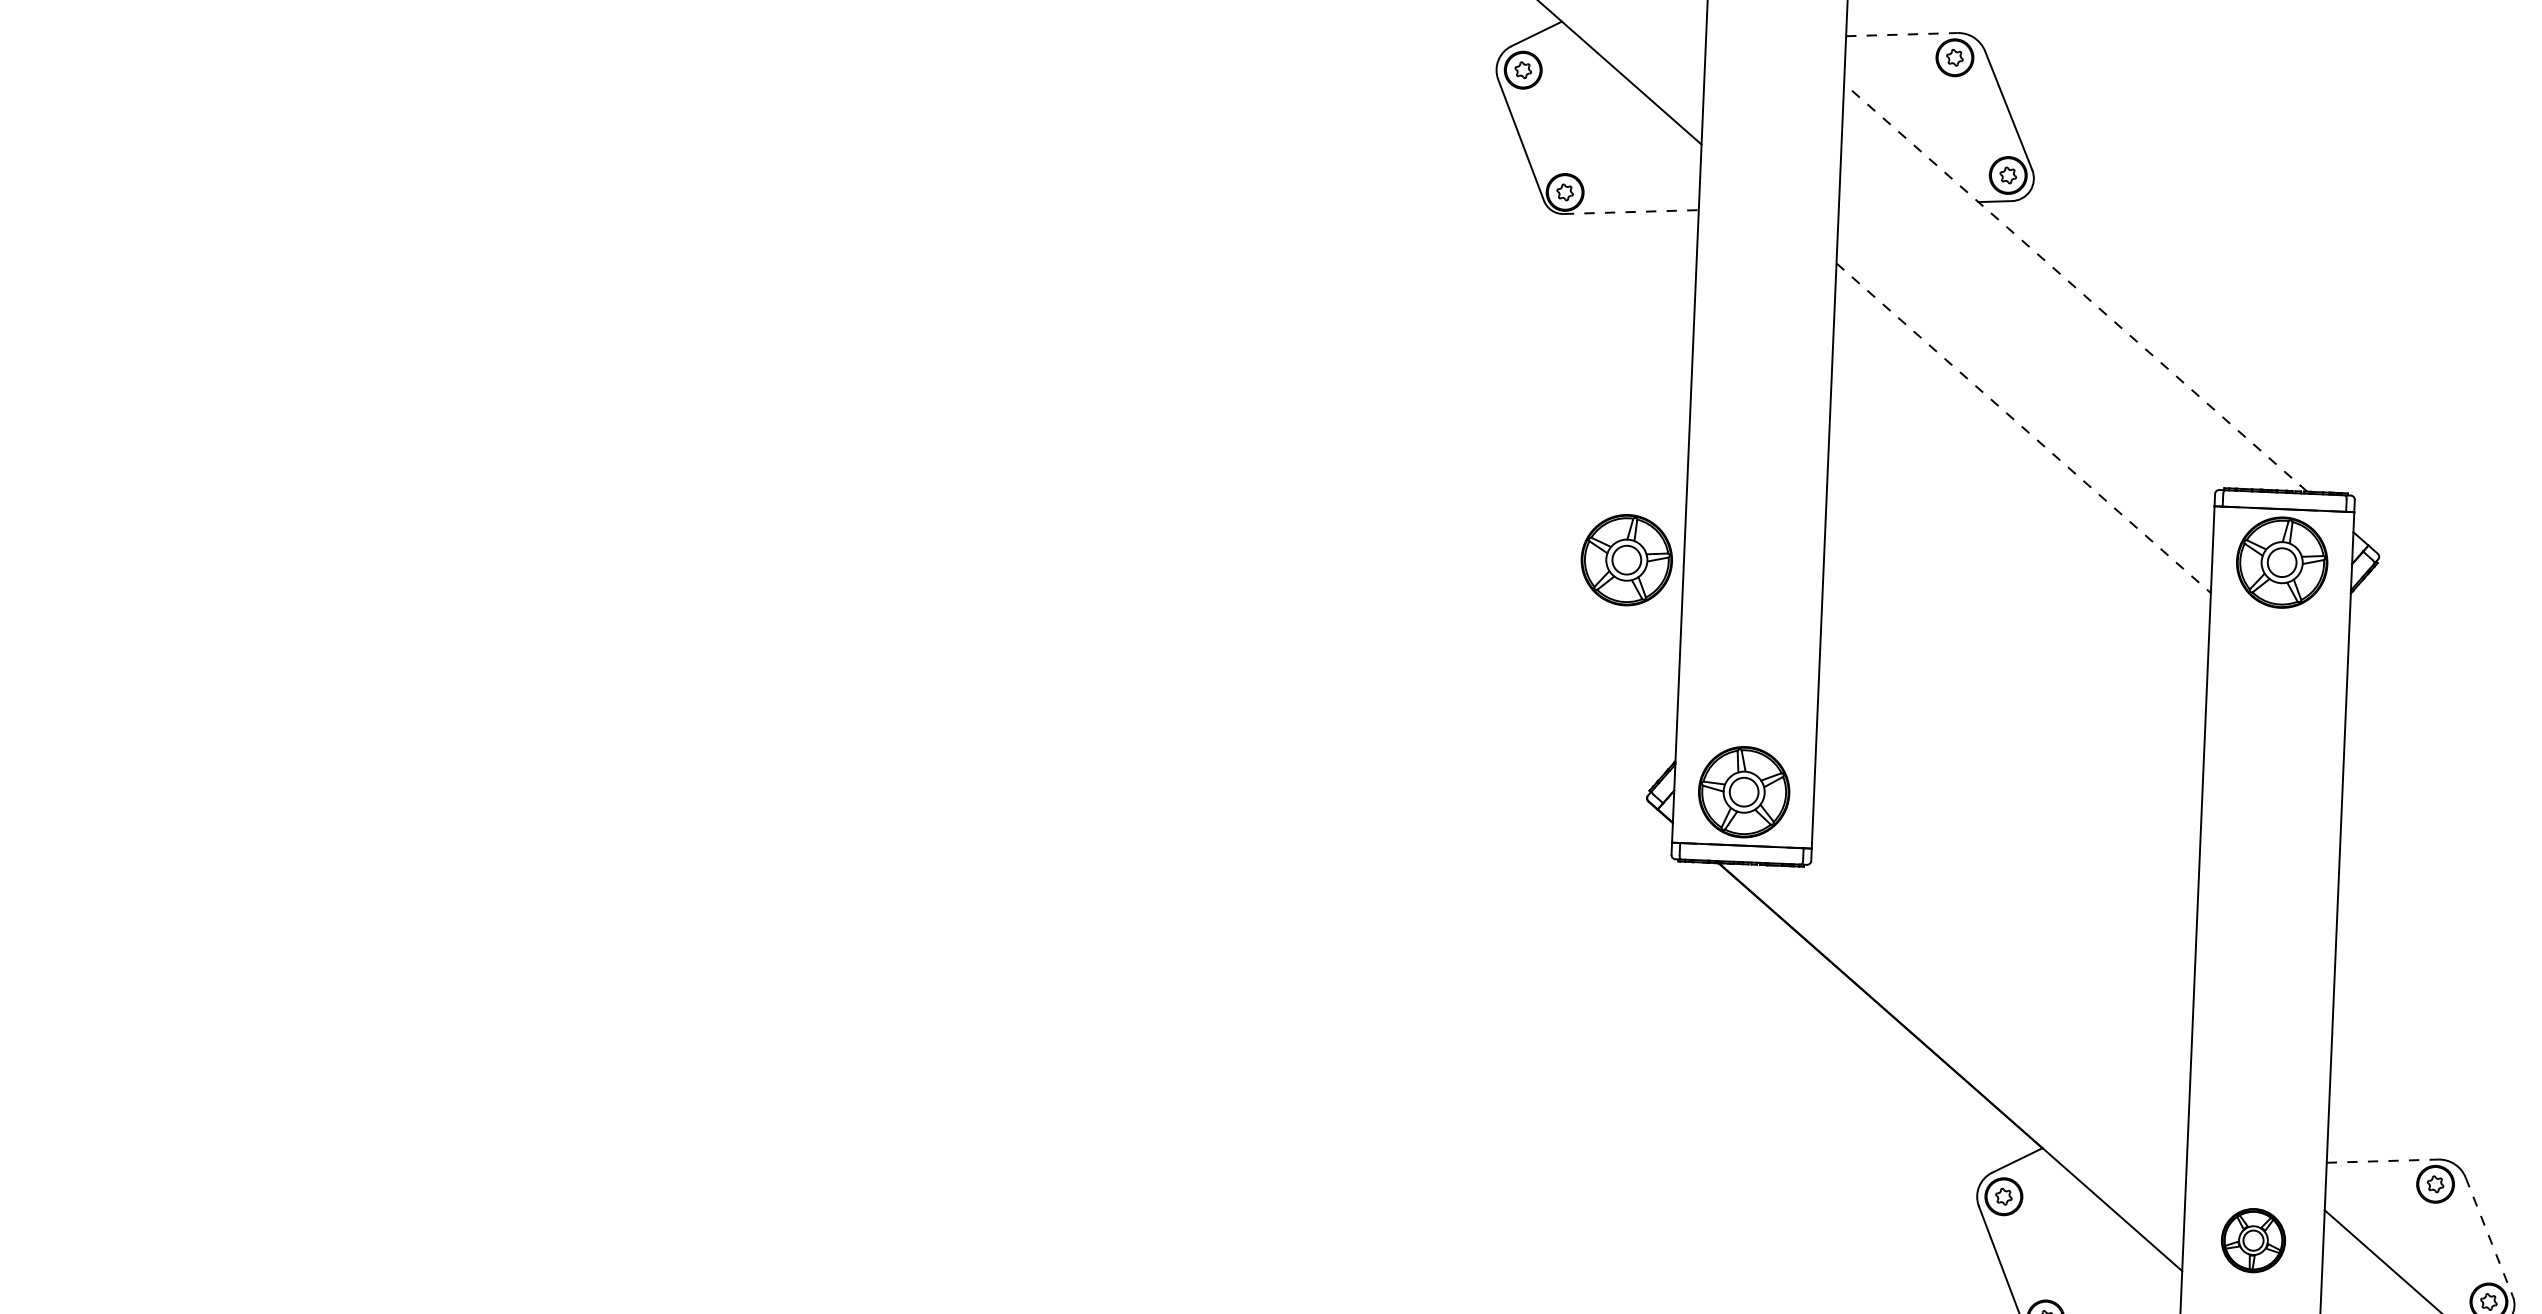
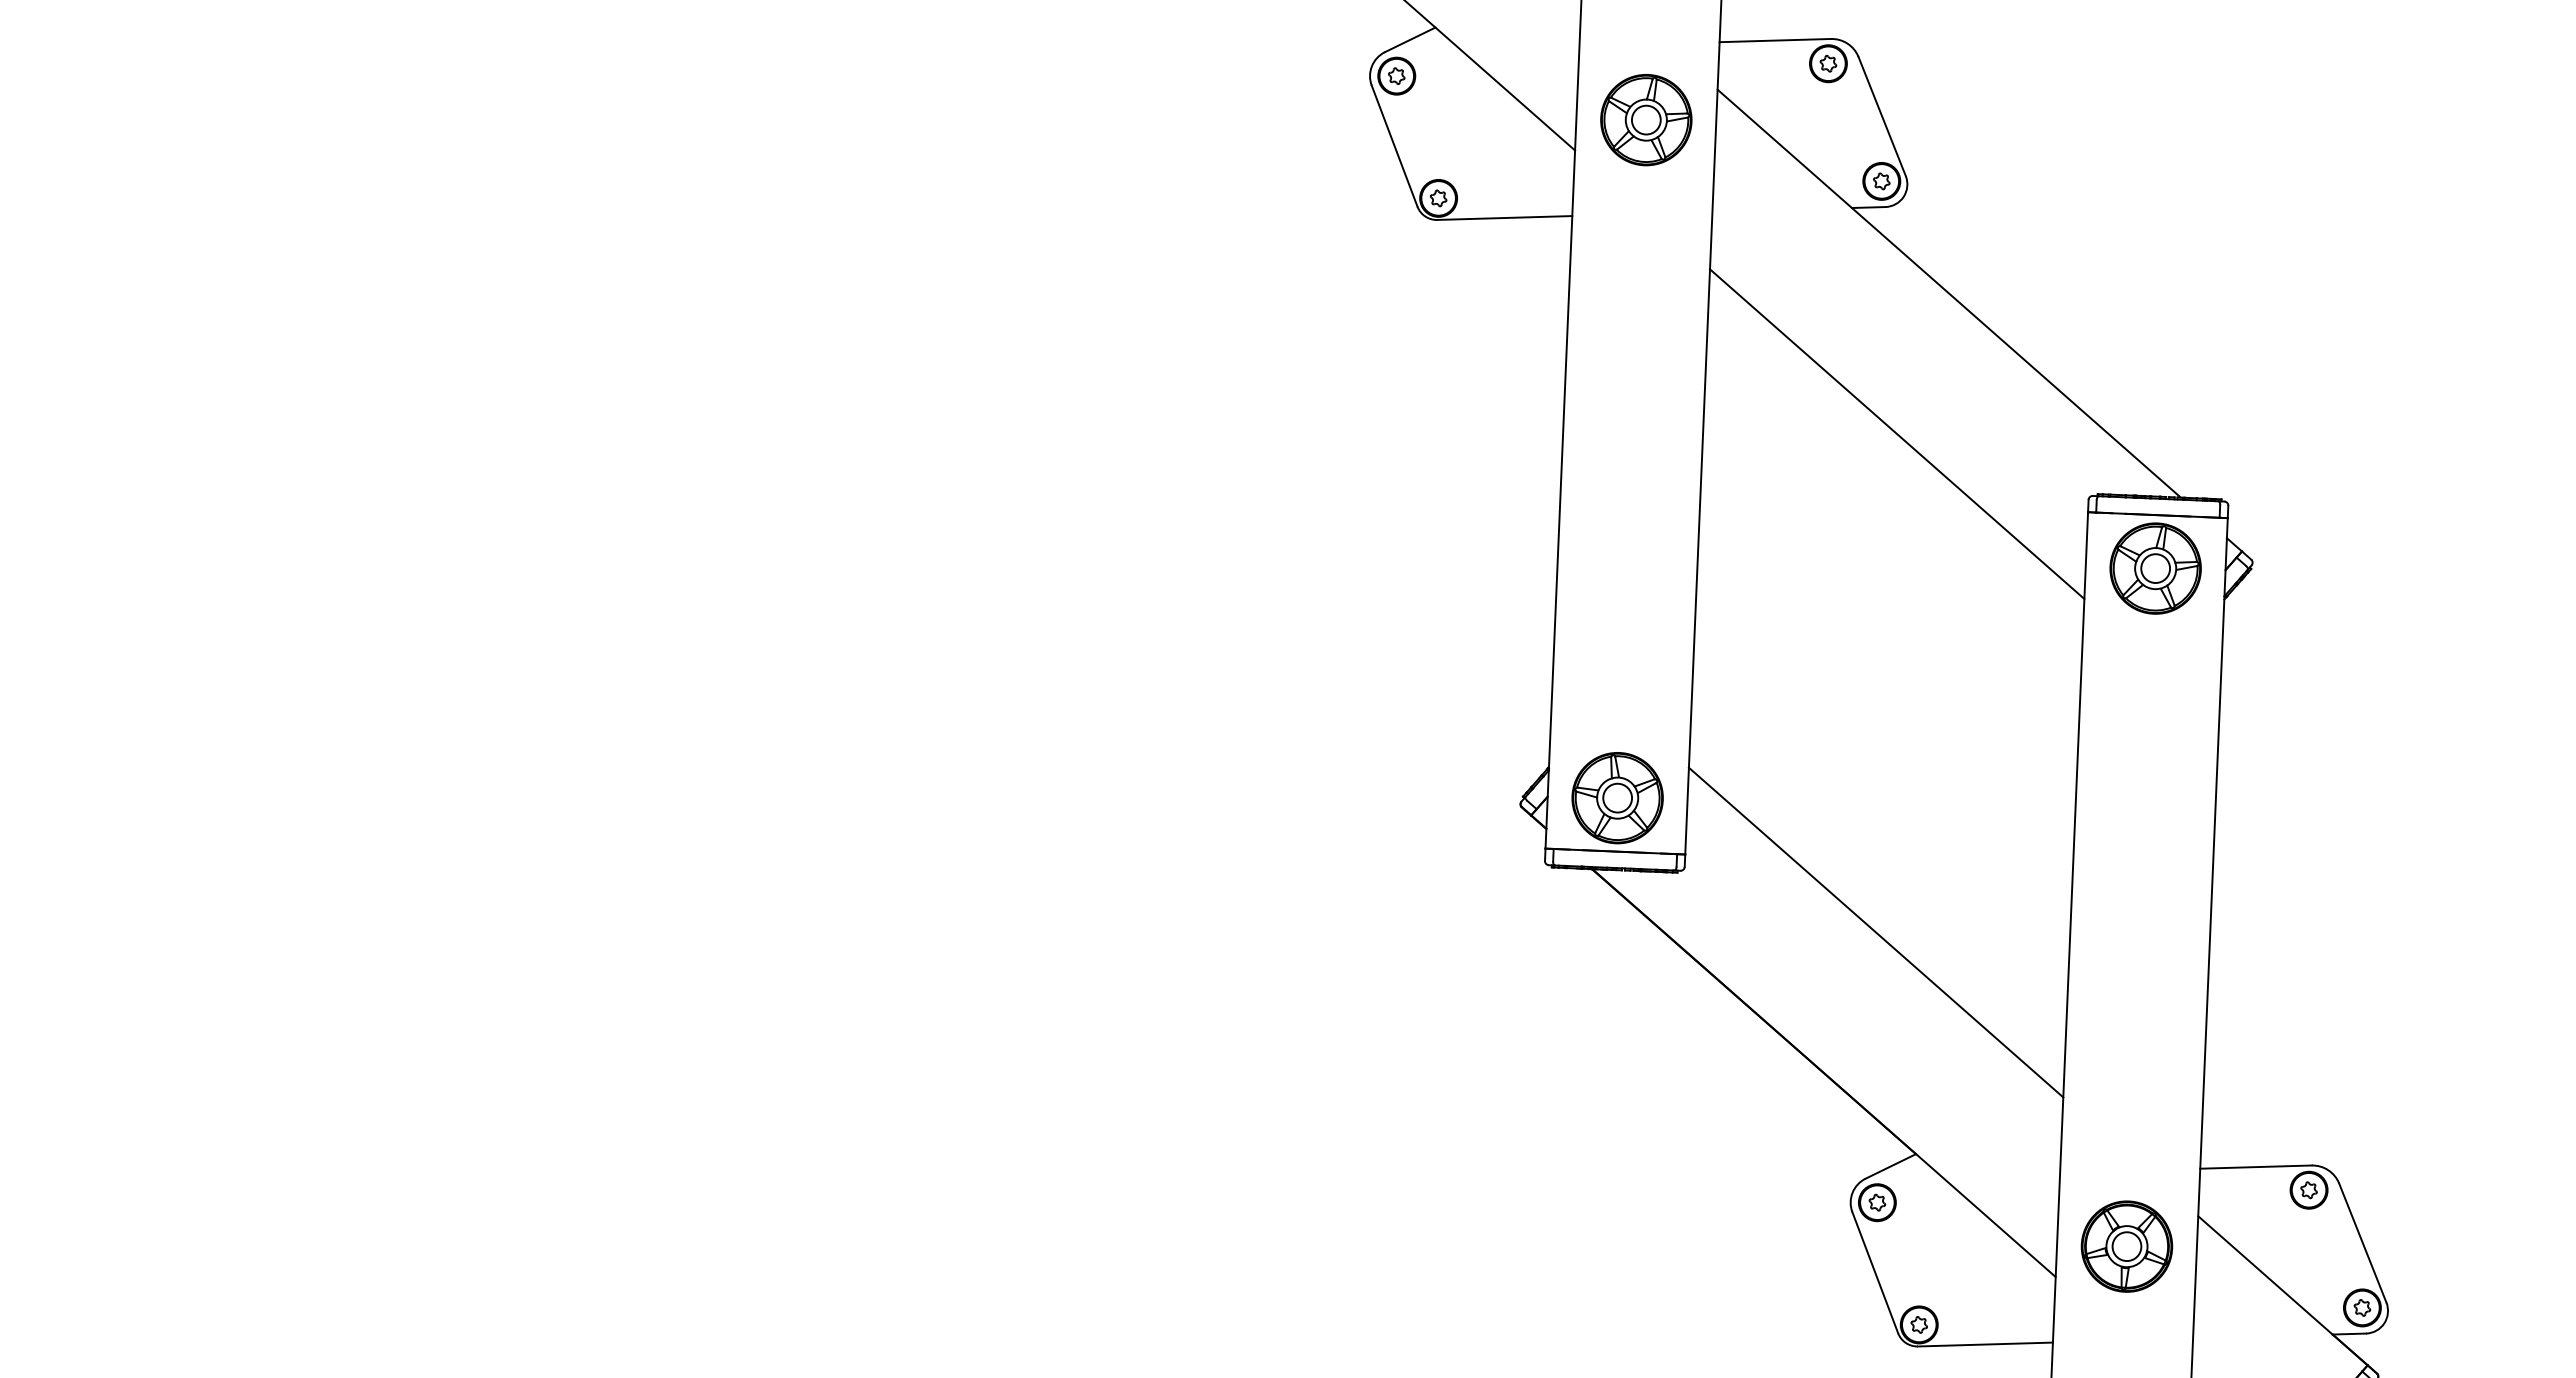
line: (1902, 34) -> (1775, 40), dashed -> solid
line: (1631, 212) -> (1504, 218), dashed -> solid
line: (2076, 287) -> (1949, 293), dashed -> solid
line: (2024, 428) -> (1897, 434), dashed -> solid
part: (1627, 560) -> (1646, 120), moved
line: (2002, 926) -> (1875, 932), added
line: (2382, 1161) -> (2255, 1167), dashed -> solid
line: (2489, 1237) -> (2362, 1243), dashed -> solid
part: (2253, 1240) -> (2126, 1246), size x1.43

